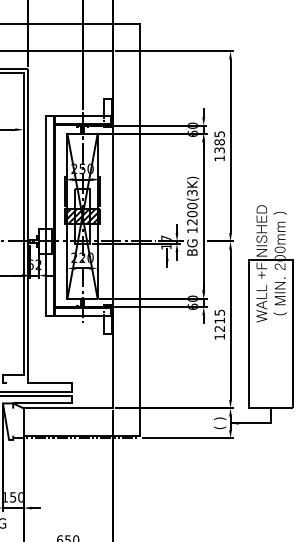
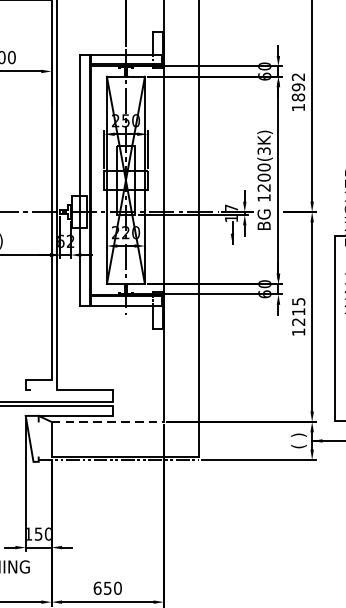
text: (219, 142) -> (298, 87), 1385 -> 1892
hatch: (82, 216) -> (125, 180), removed
line: (68, 408) -> (108, 422), solid -> dashed

